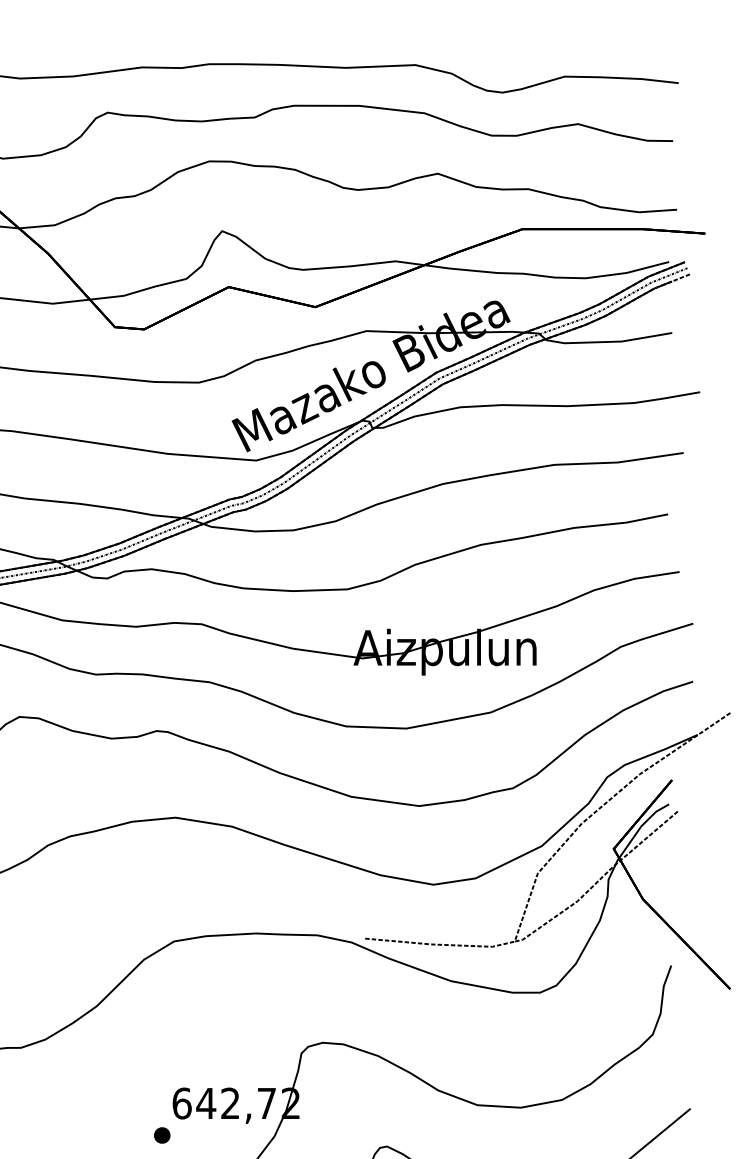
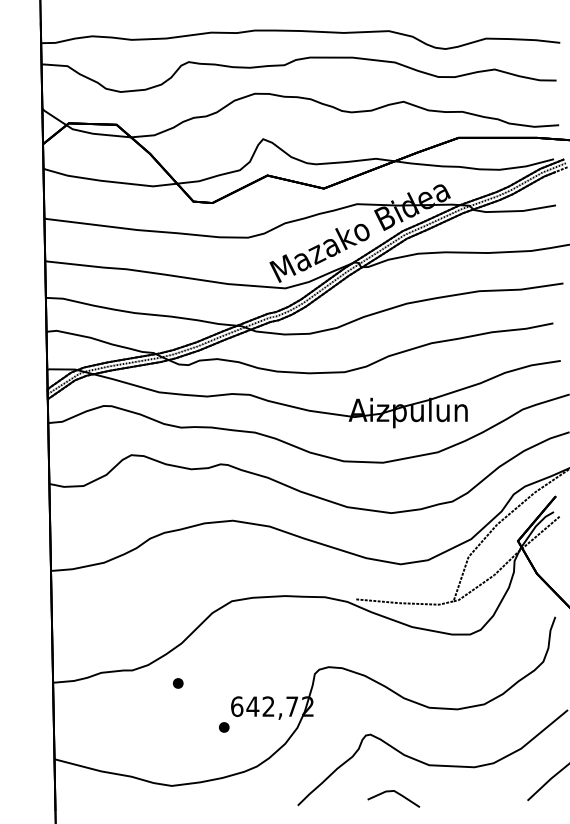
part: (91, 1067) -> (178, 683), added

